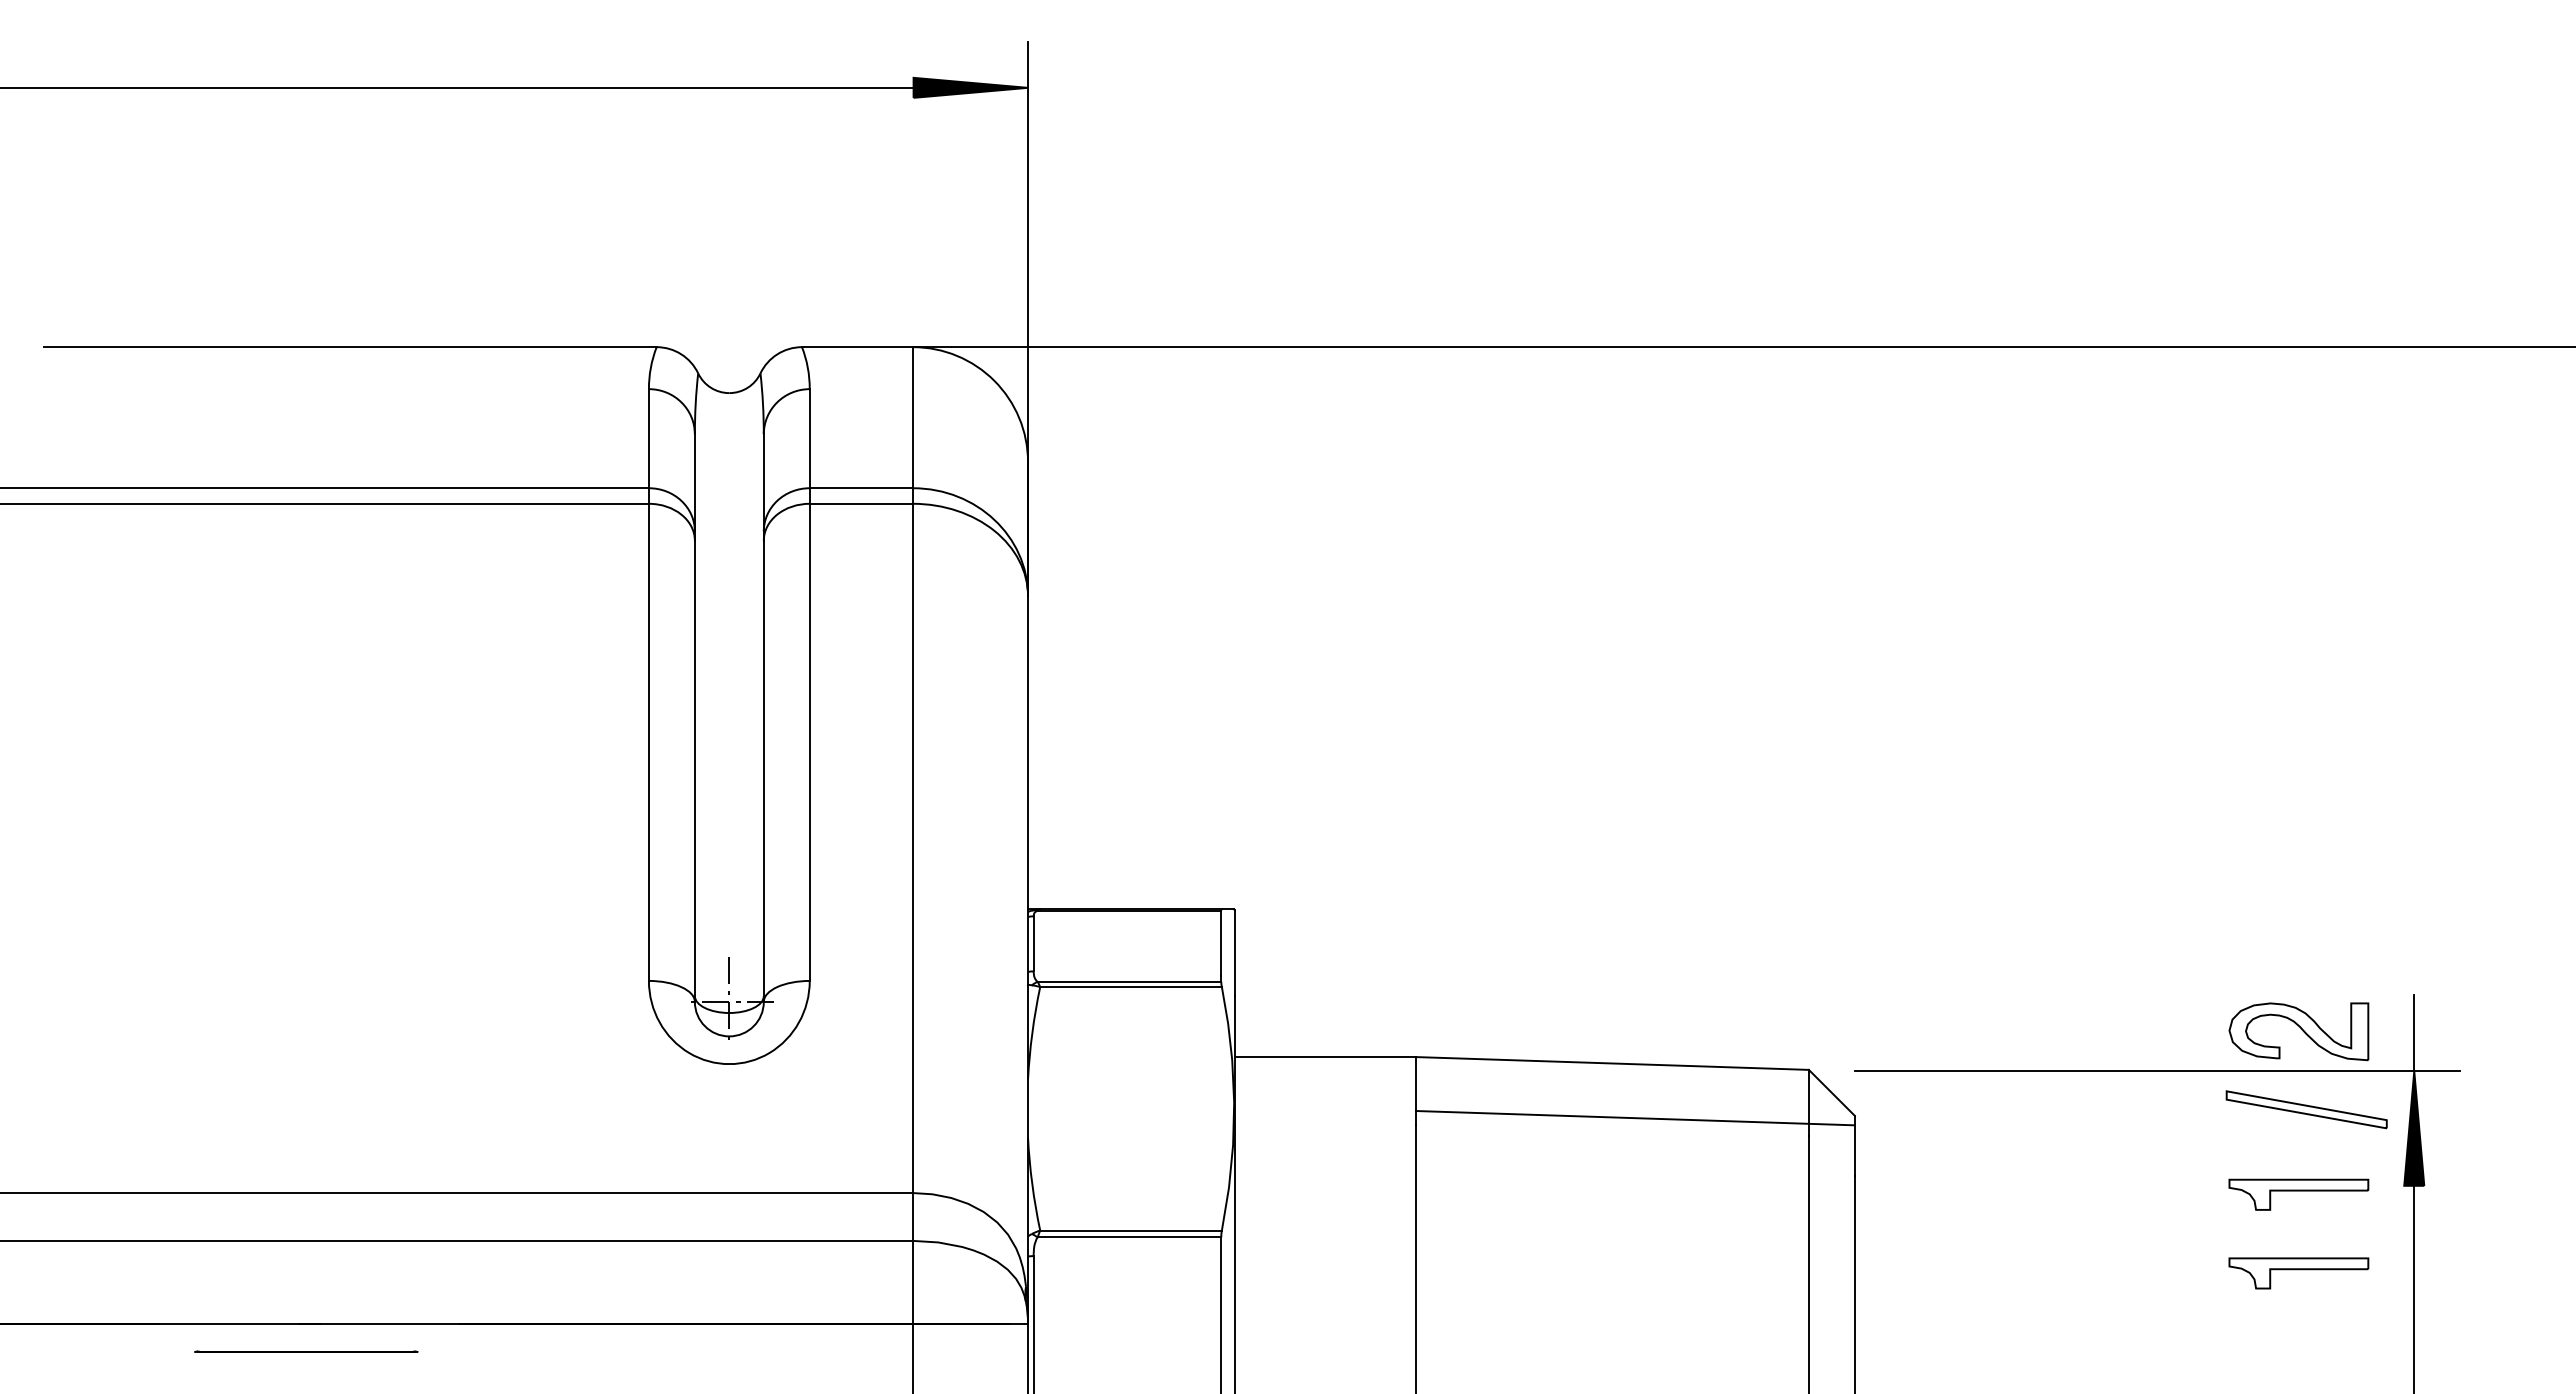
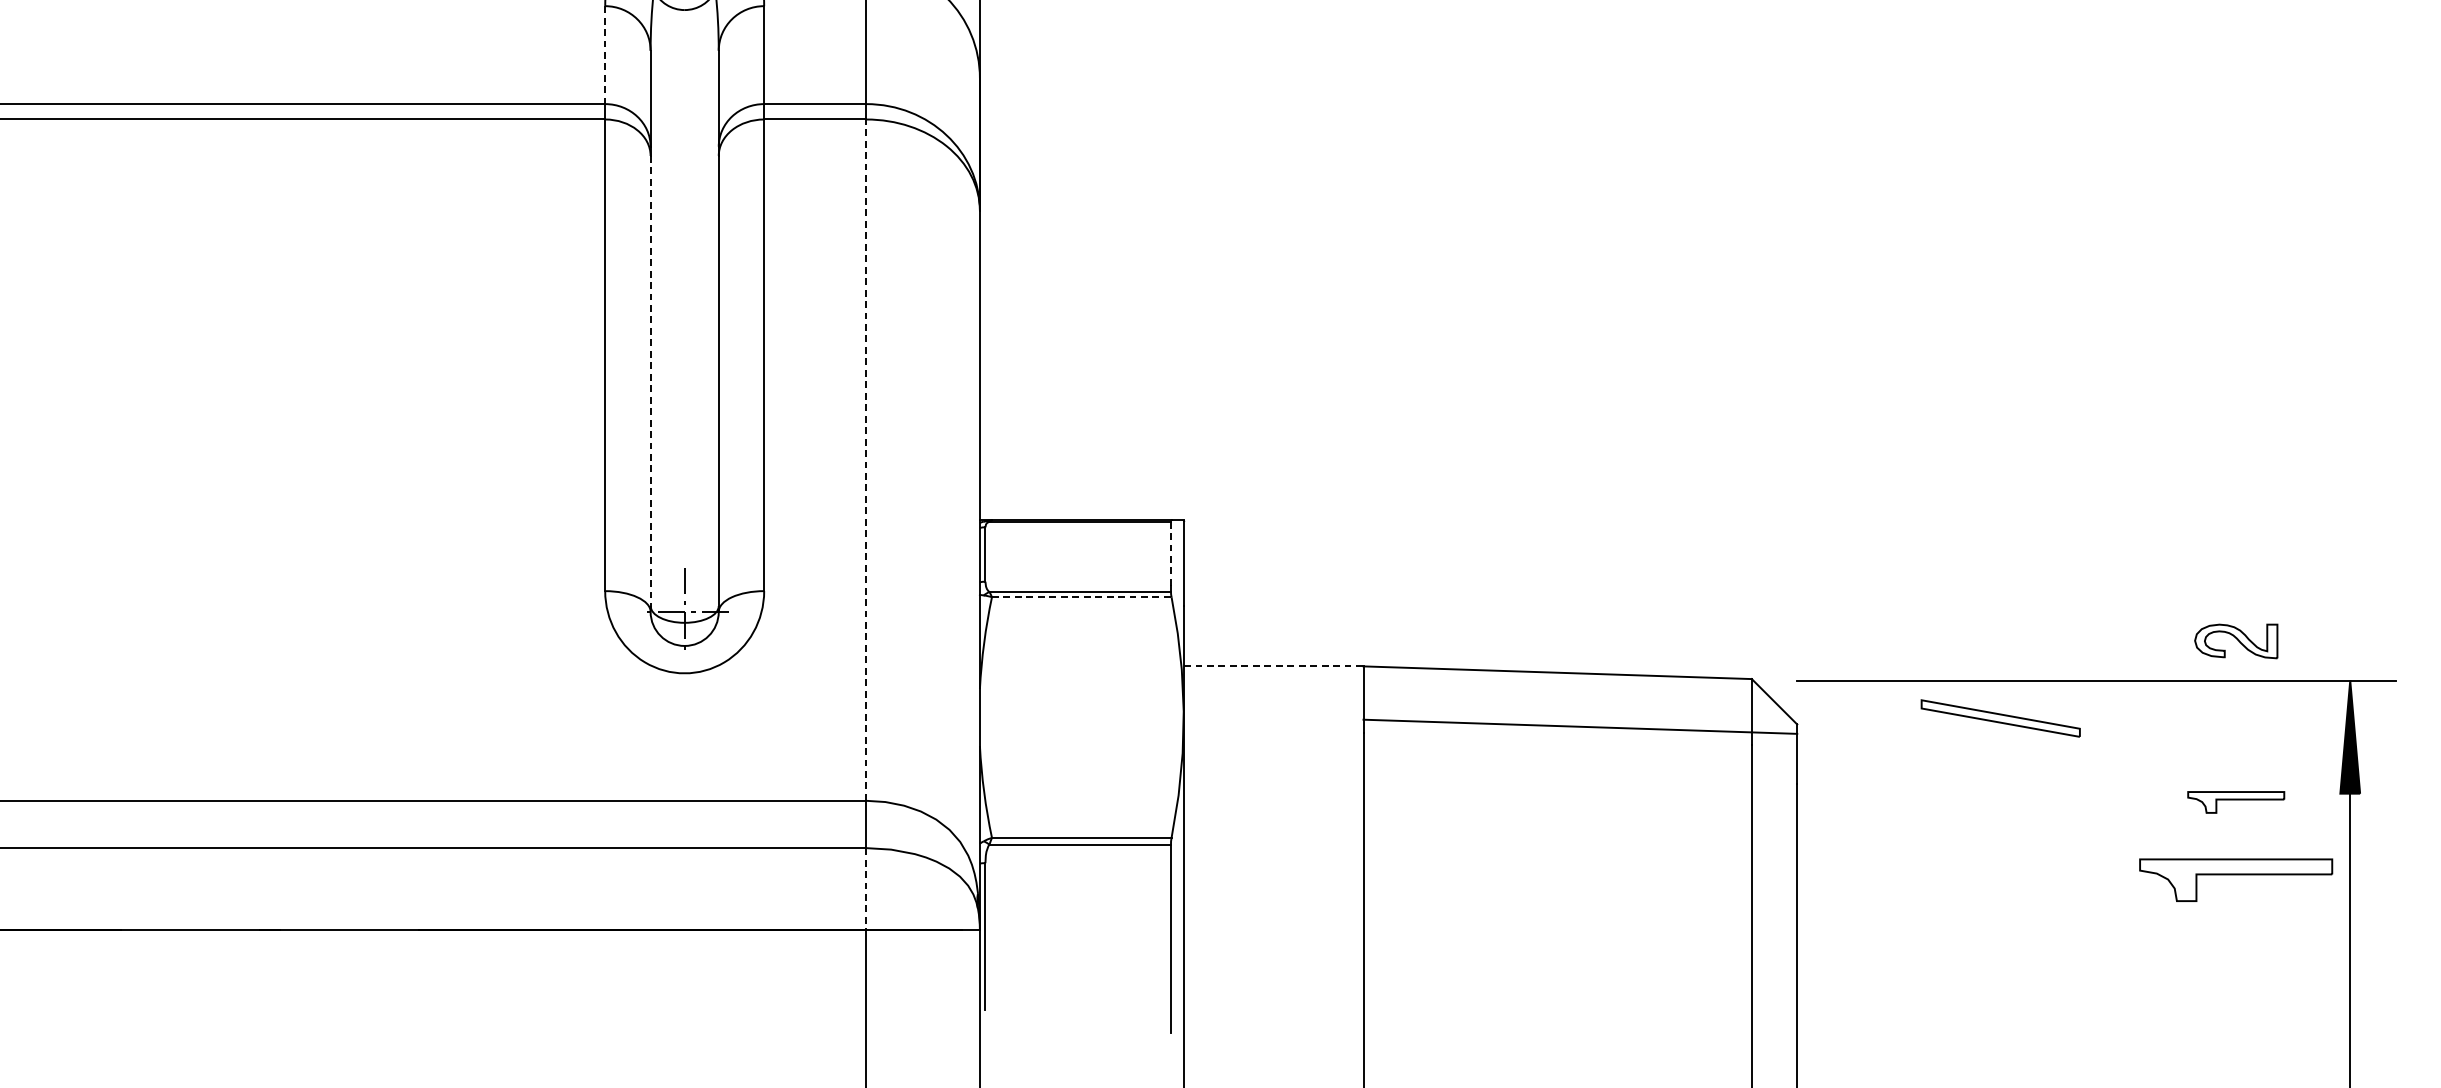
line: (648, 438) -> (604, 54), solid -> dashed
line: (694, 771) -> (650, 384), solid -> dashed
line: (913, 848) -> (866, 460), solid -> dashed
line: (1221, 943) -> (1171, 554), solid -> dashed
line: (1131, 987) -> (1082, 597), solid -> dashed
part: (2298, 1031) -> (2235, 641), size x0.6
line: (2414, 1033) -> (2350, 643), removed
line: (1325, 1057) -> (1273, 666), solid -> dashed
part: (2306, 1109) -> (2000, 718), moved
part: (2298, 1194) -> (2235, 802), size x0.7
part: (2298, 1273) -> (2235, 880), size x1.4
line: (913, 1282) -> (866, 889), solid -> dashed
line: (306, 1351) -> (266, 957), removed

